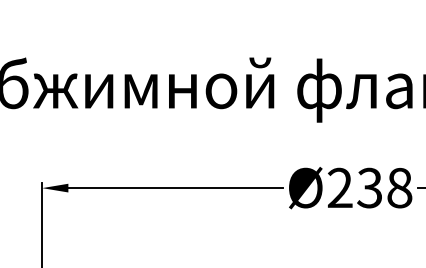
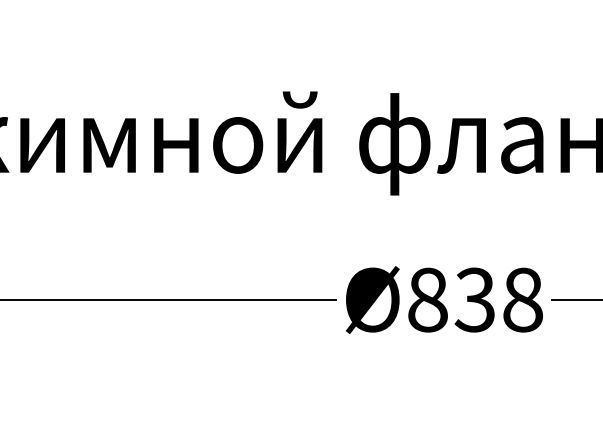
text: (339, 187) -> (426, 299), Ø238 -> Ø838

